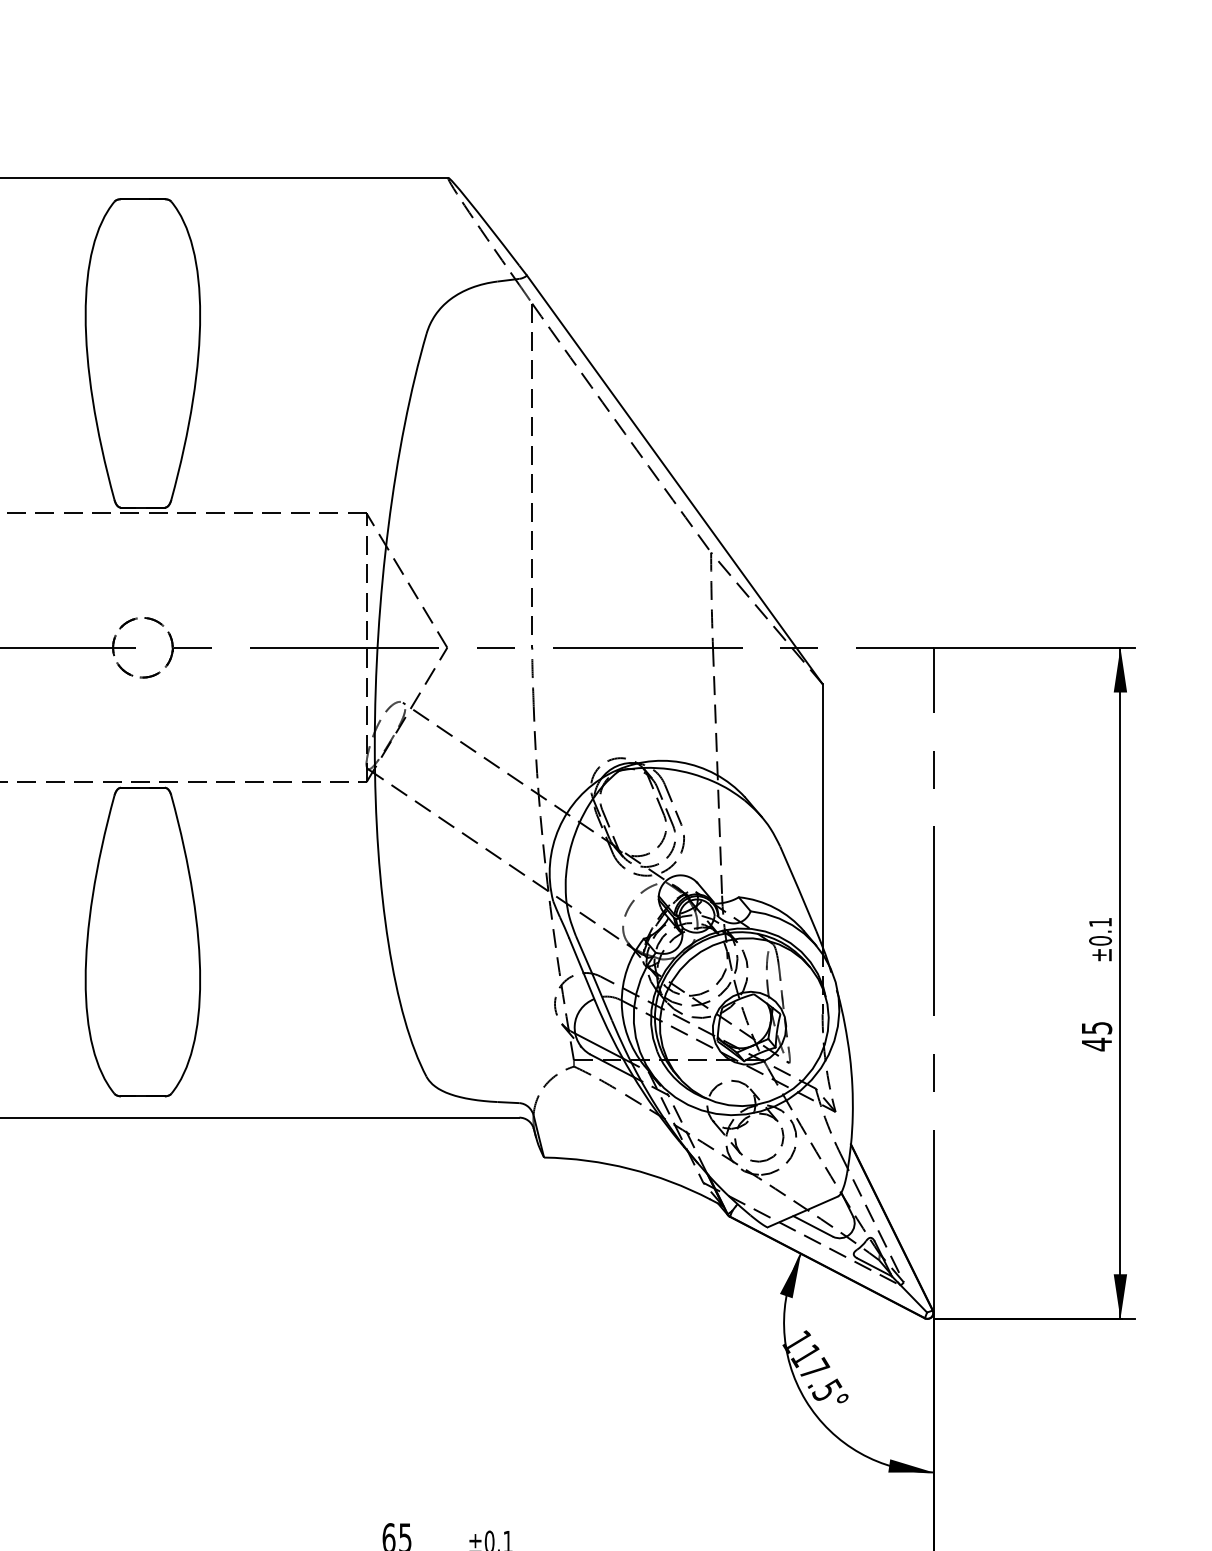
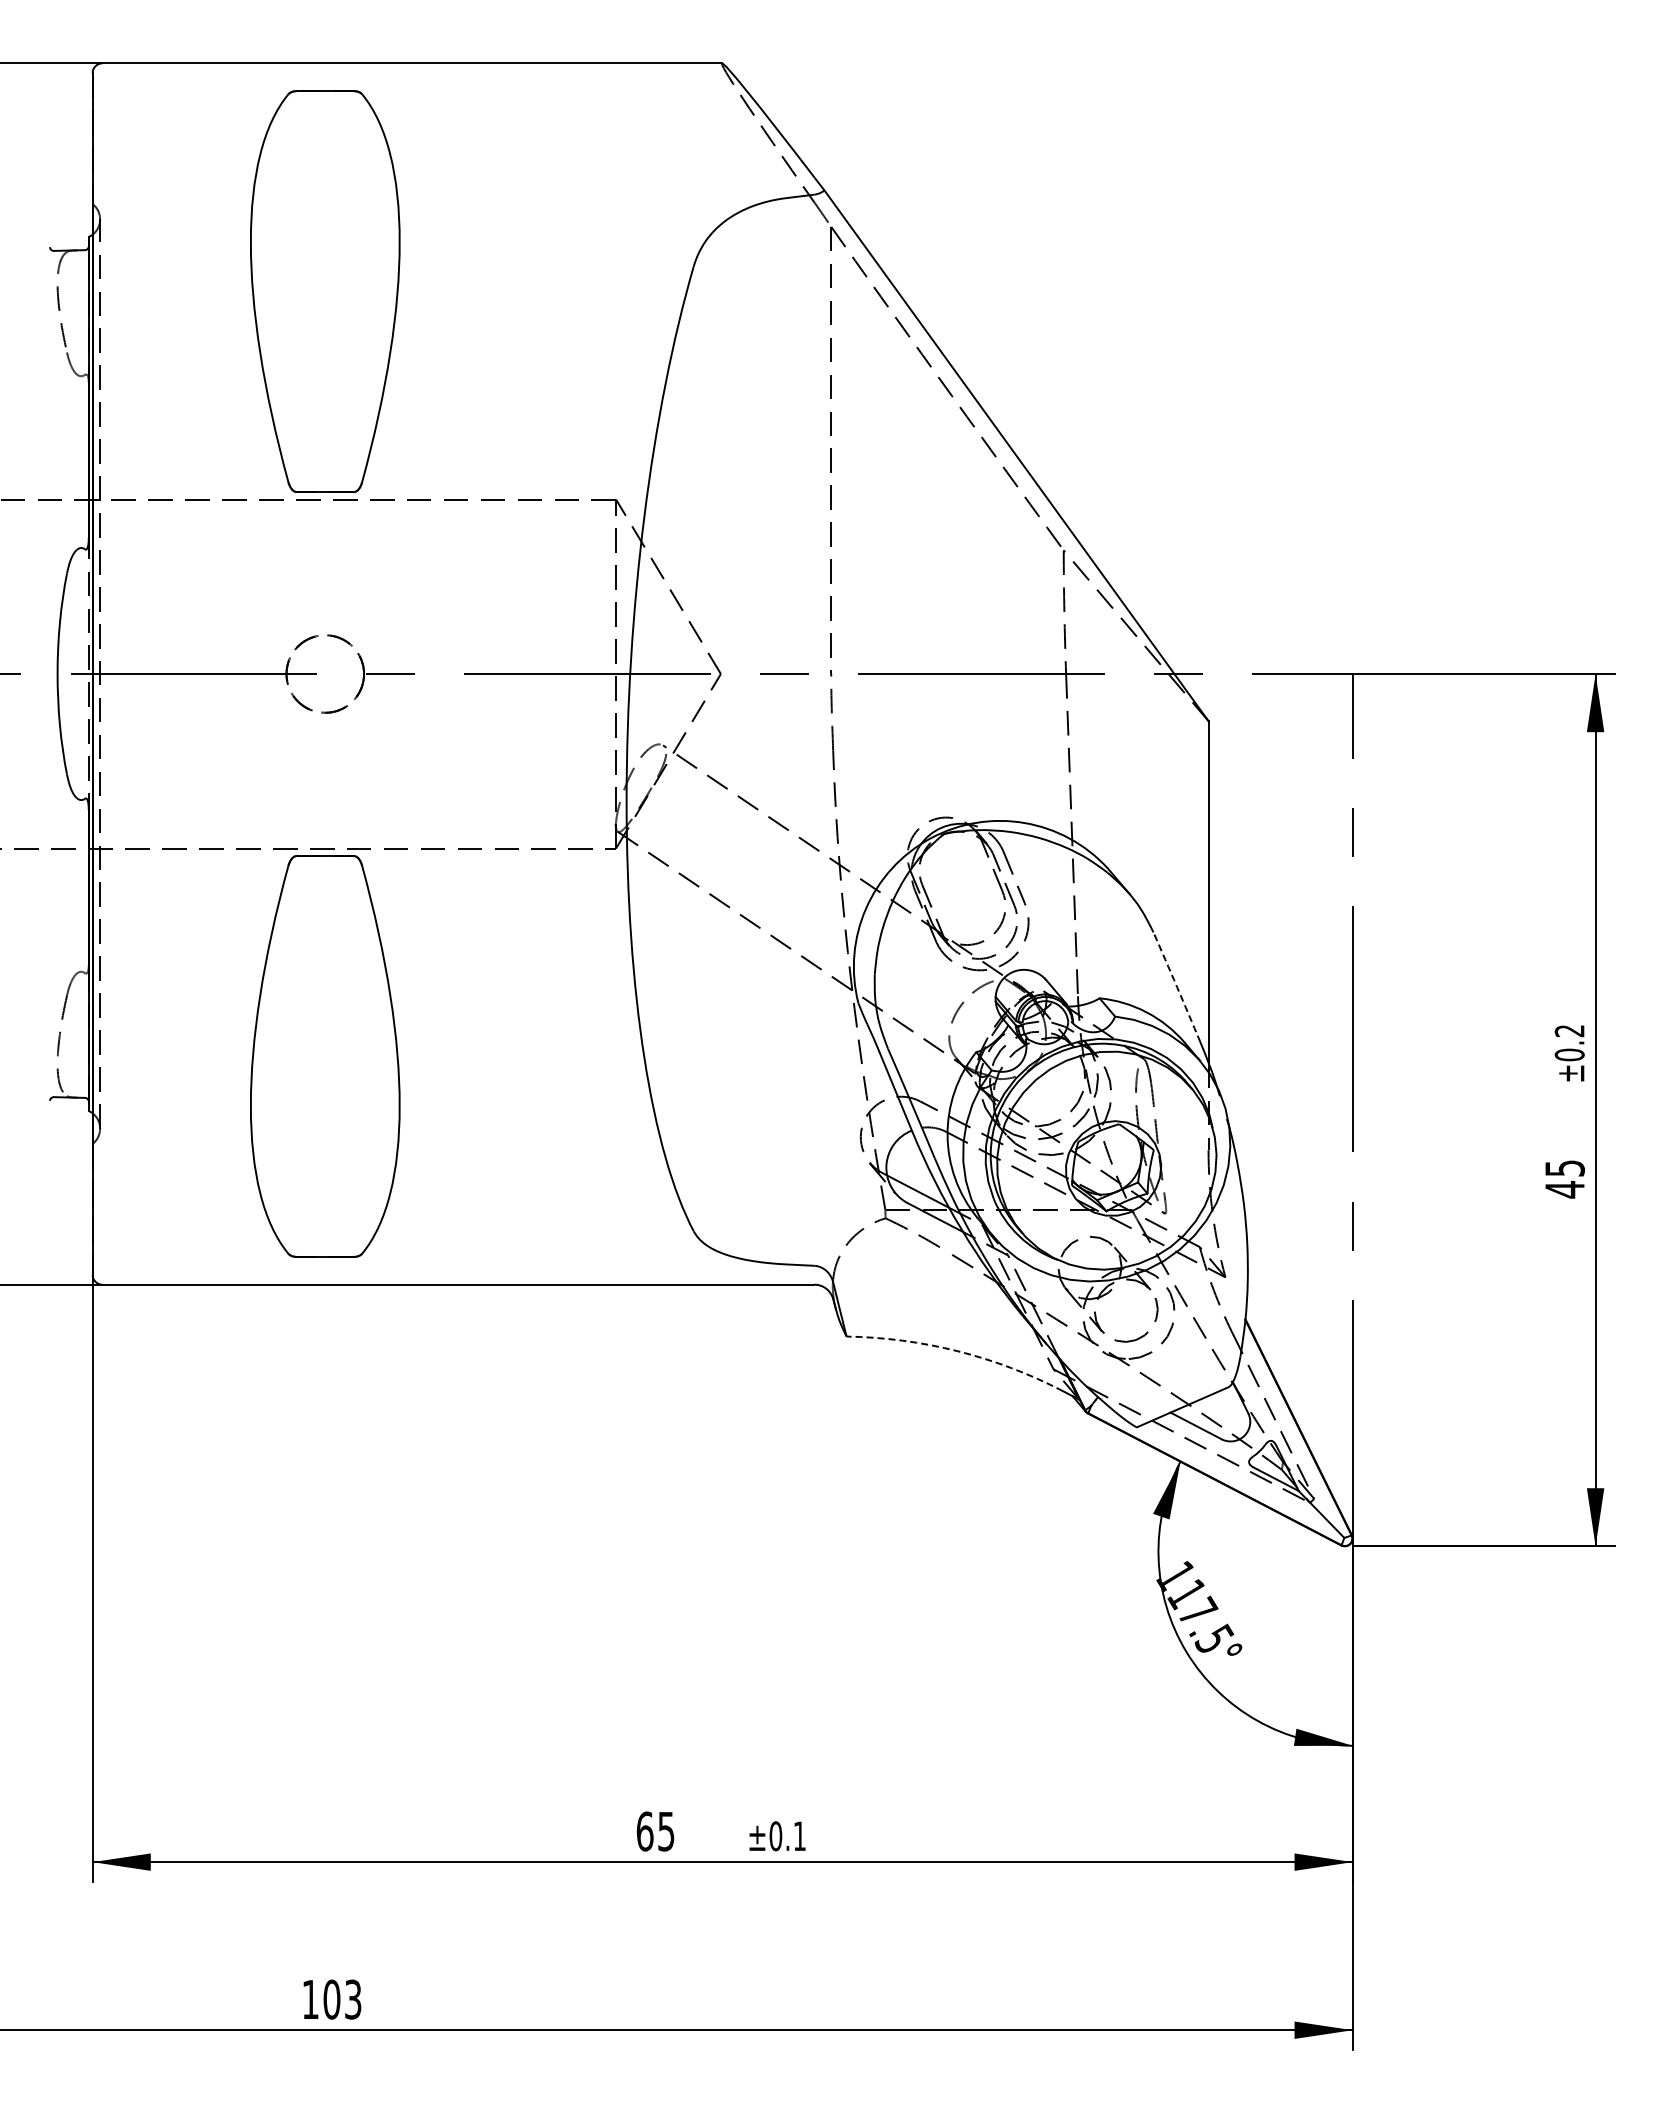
arc: (798, 888) -> (1177, 987), solid -> dashed
text: (1100, 922) -> (1569, 1031), ±0.1 -> ±0.2
arc: (629, 1169) -> (957, 1351), solid -> dashed

